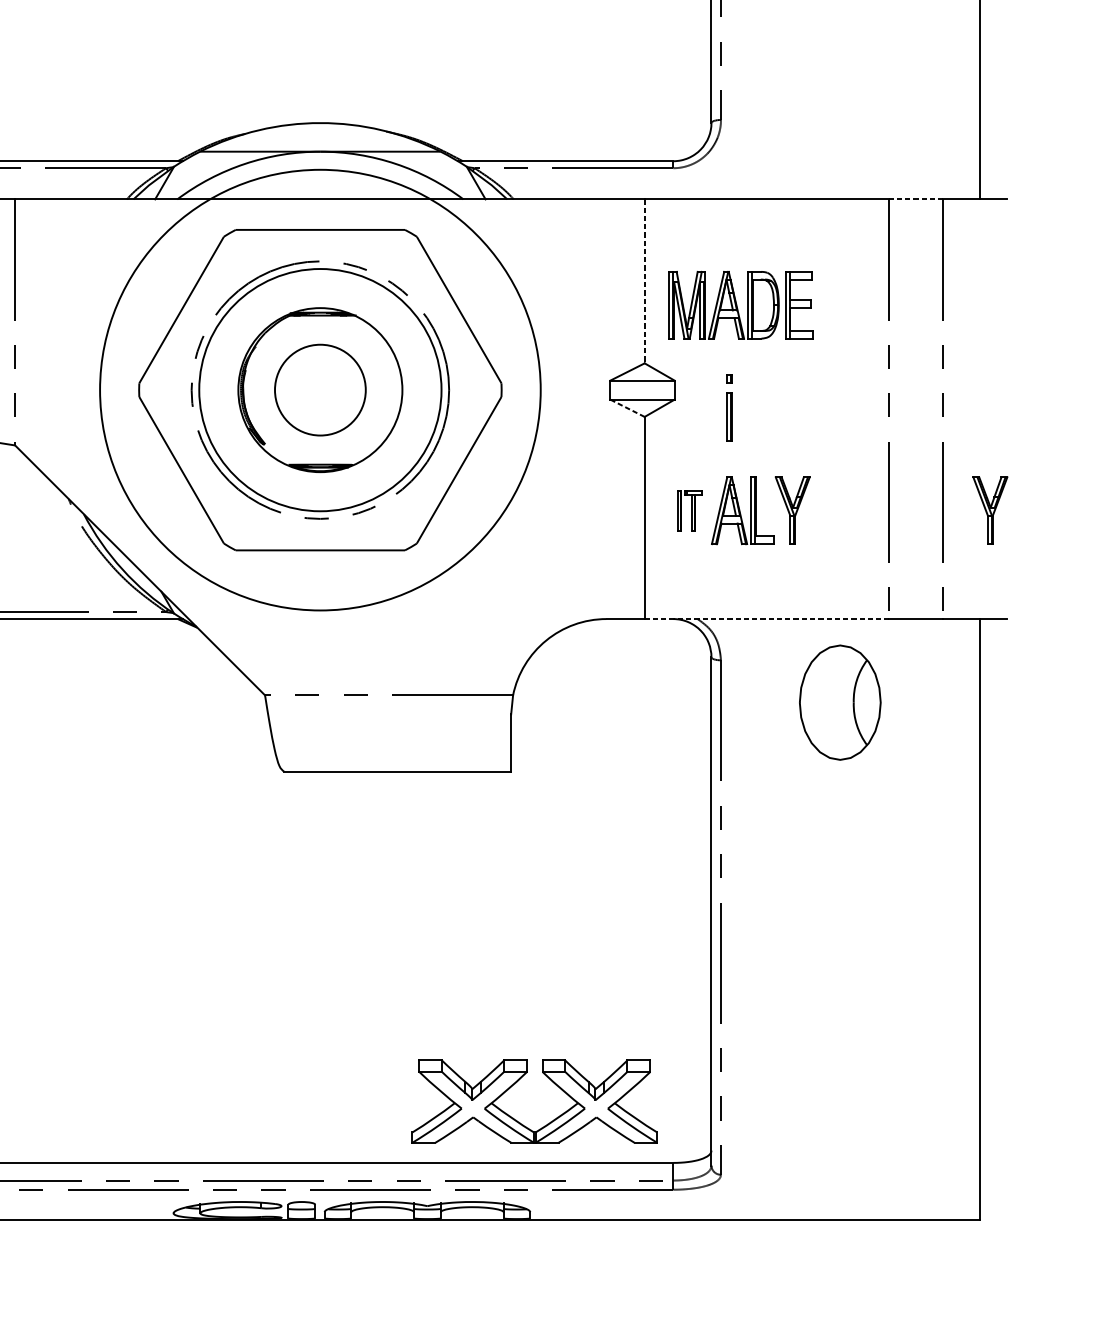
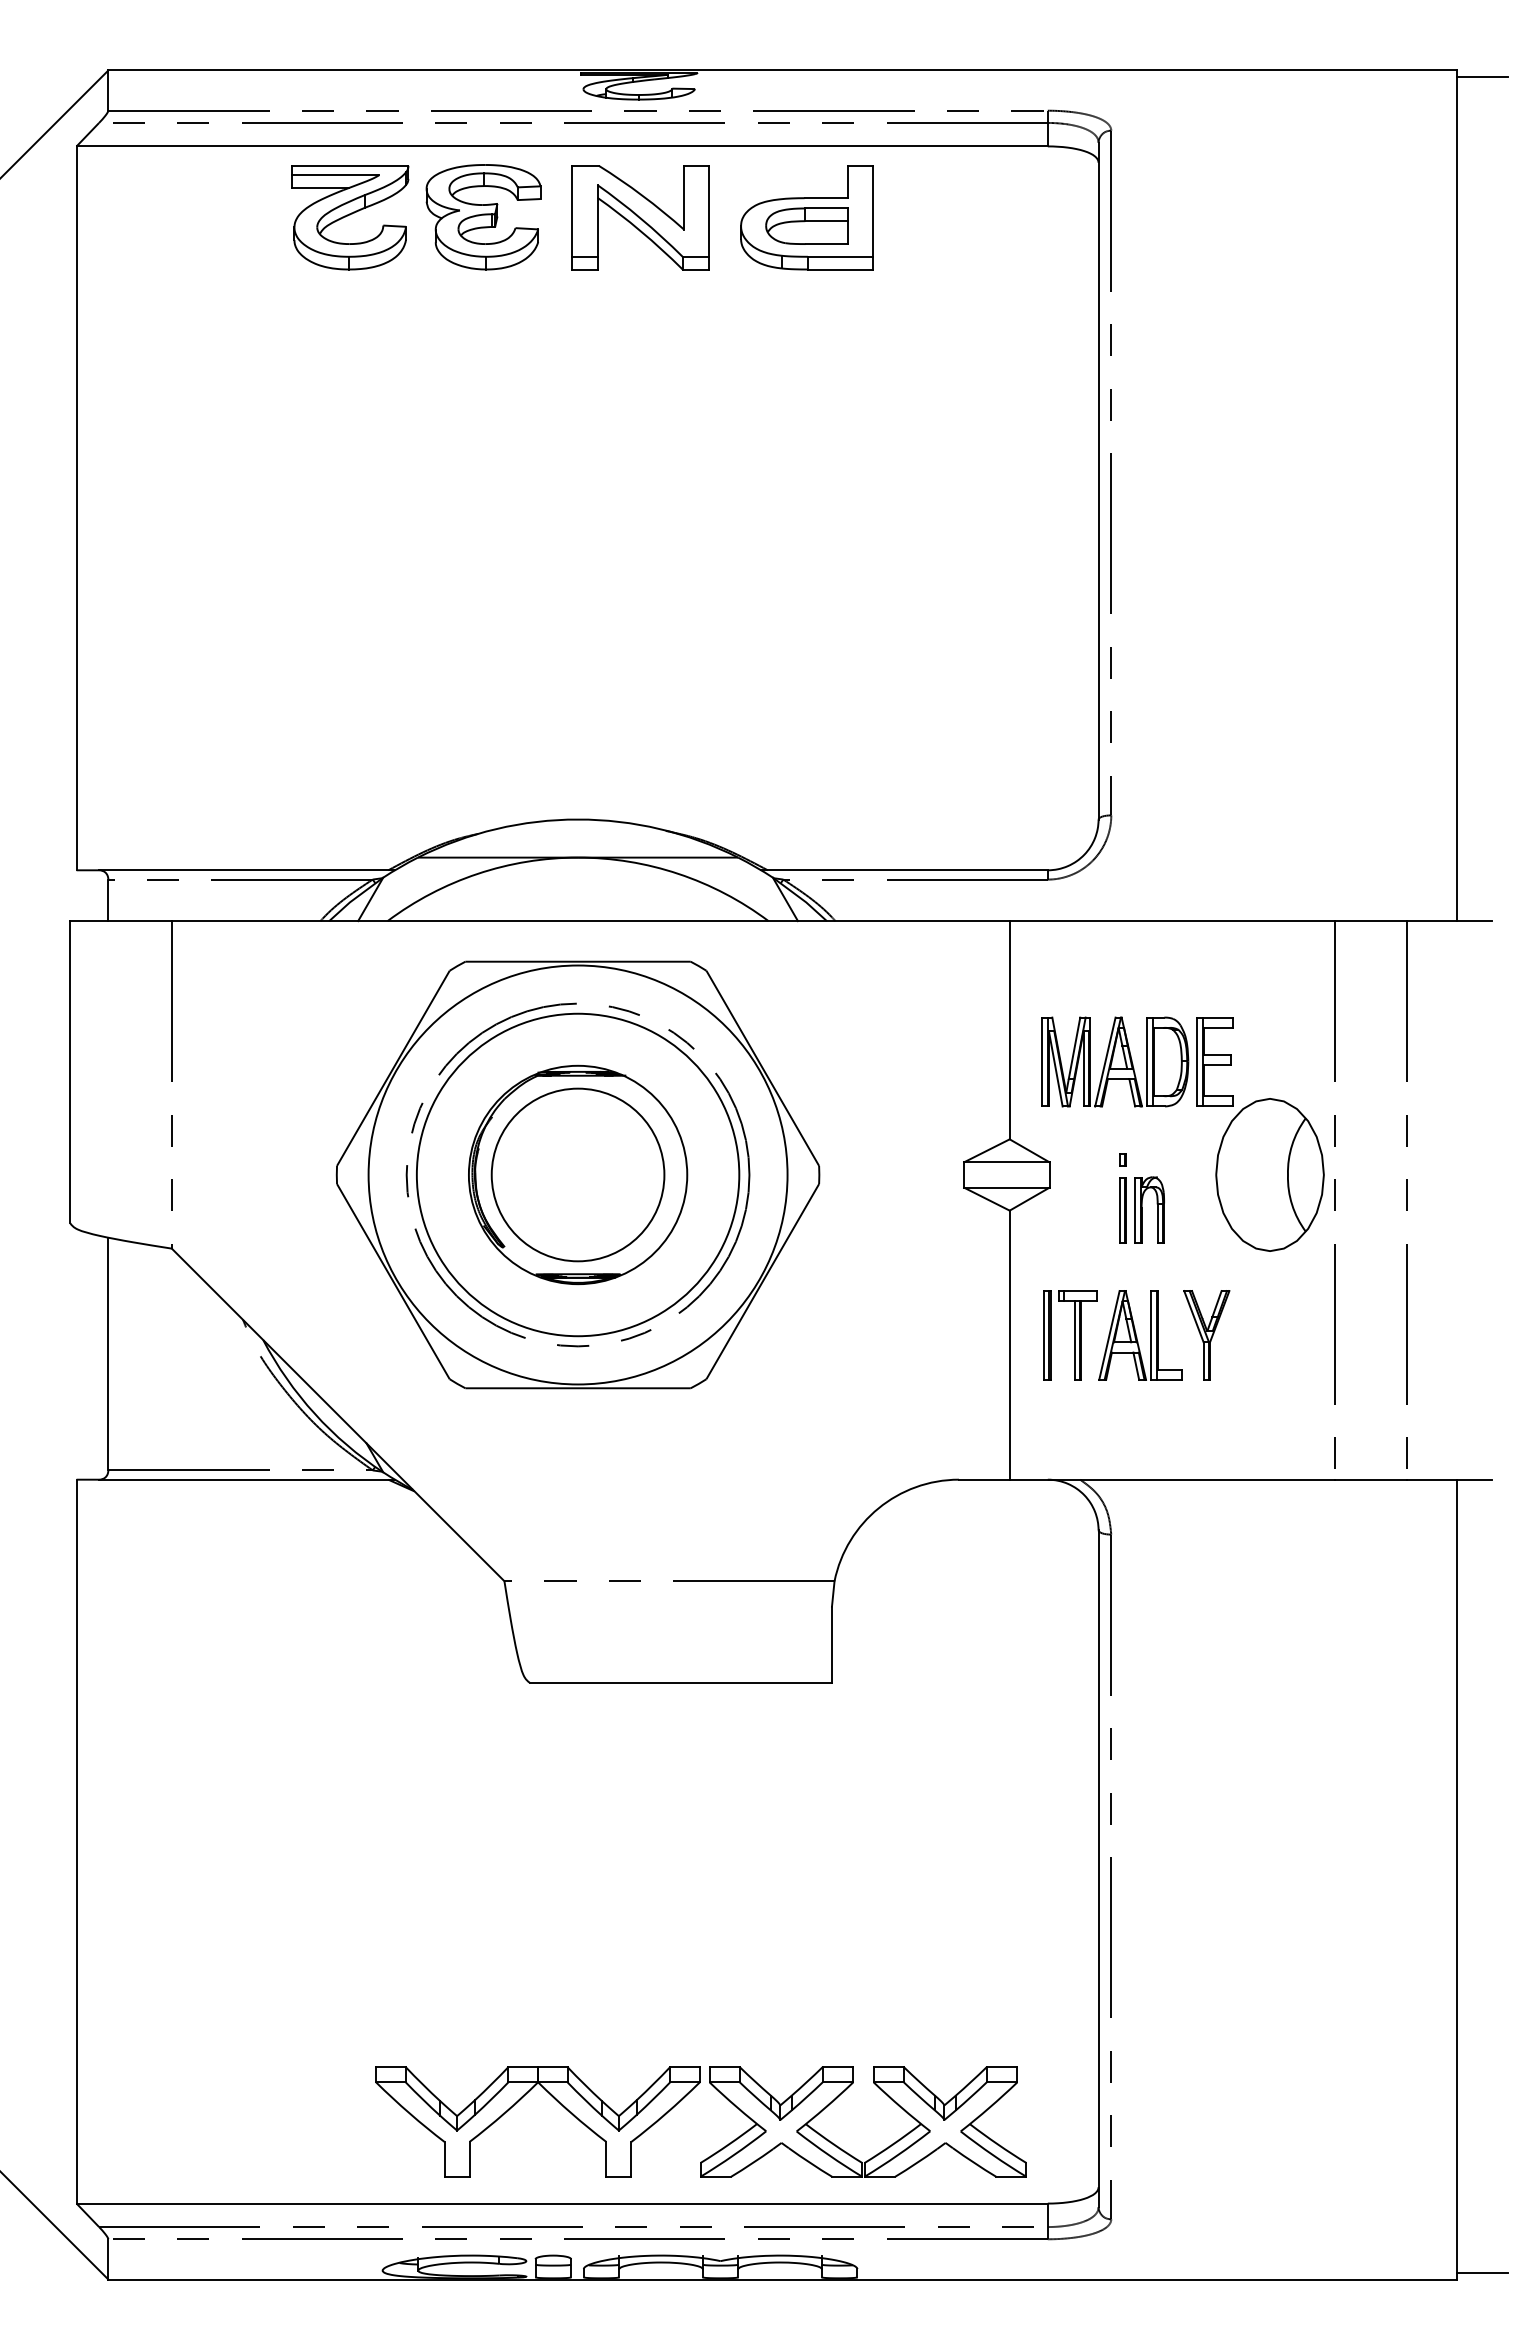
line: (916, 199) -> (1371, 921), dashed -> solid
line: (644, 281) -> (1009, 1030), dashed -> solid
circle: (319, 389) -> (577, 1174), size x0.71
circle: (319, 389) -> (577, 1174), size x1.43
line: (627, 408) -> (986, 1199), dashed -> solid
part: (744, 416) -> (1142, 1209), added
part: (690, 510) -> (1070, 1335), size x1.67
part: (990, 510) -> (1469, 1335), removed
line: (766, 618) -> (1172, 1479), dashed -> solid
part: (839, 702) -> (1269, 1174), moved
part: (275, 1086) -> (518, 2102), added
line: (999, 1215) -> (1481, 2273), added

